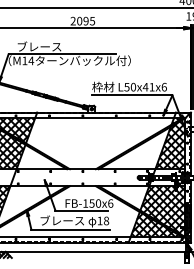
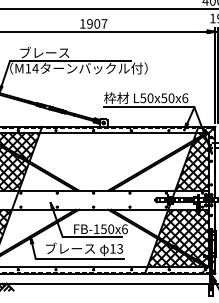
text: (82, 20) -> (93, 23), 2095 -> 1907
text: (148, 87) -> (167, 98), L50x41x6 -> L50x50x6
text: (106, 220) -> (120, 248), 18 -> 13

